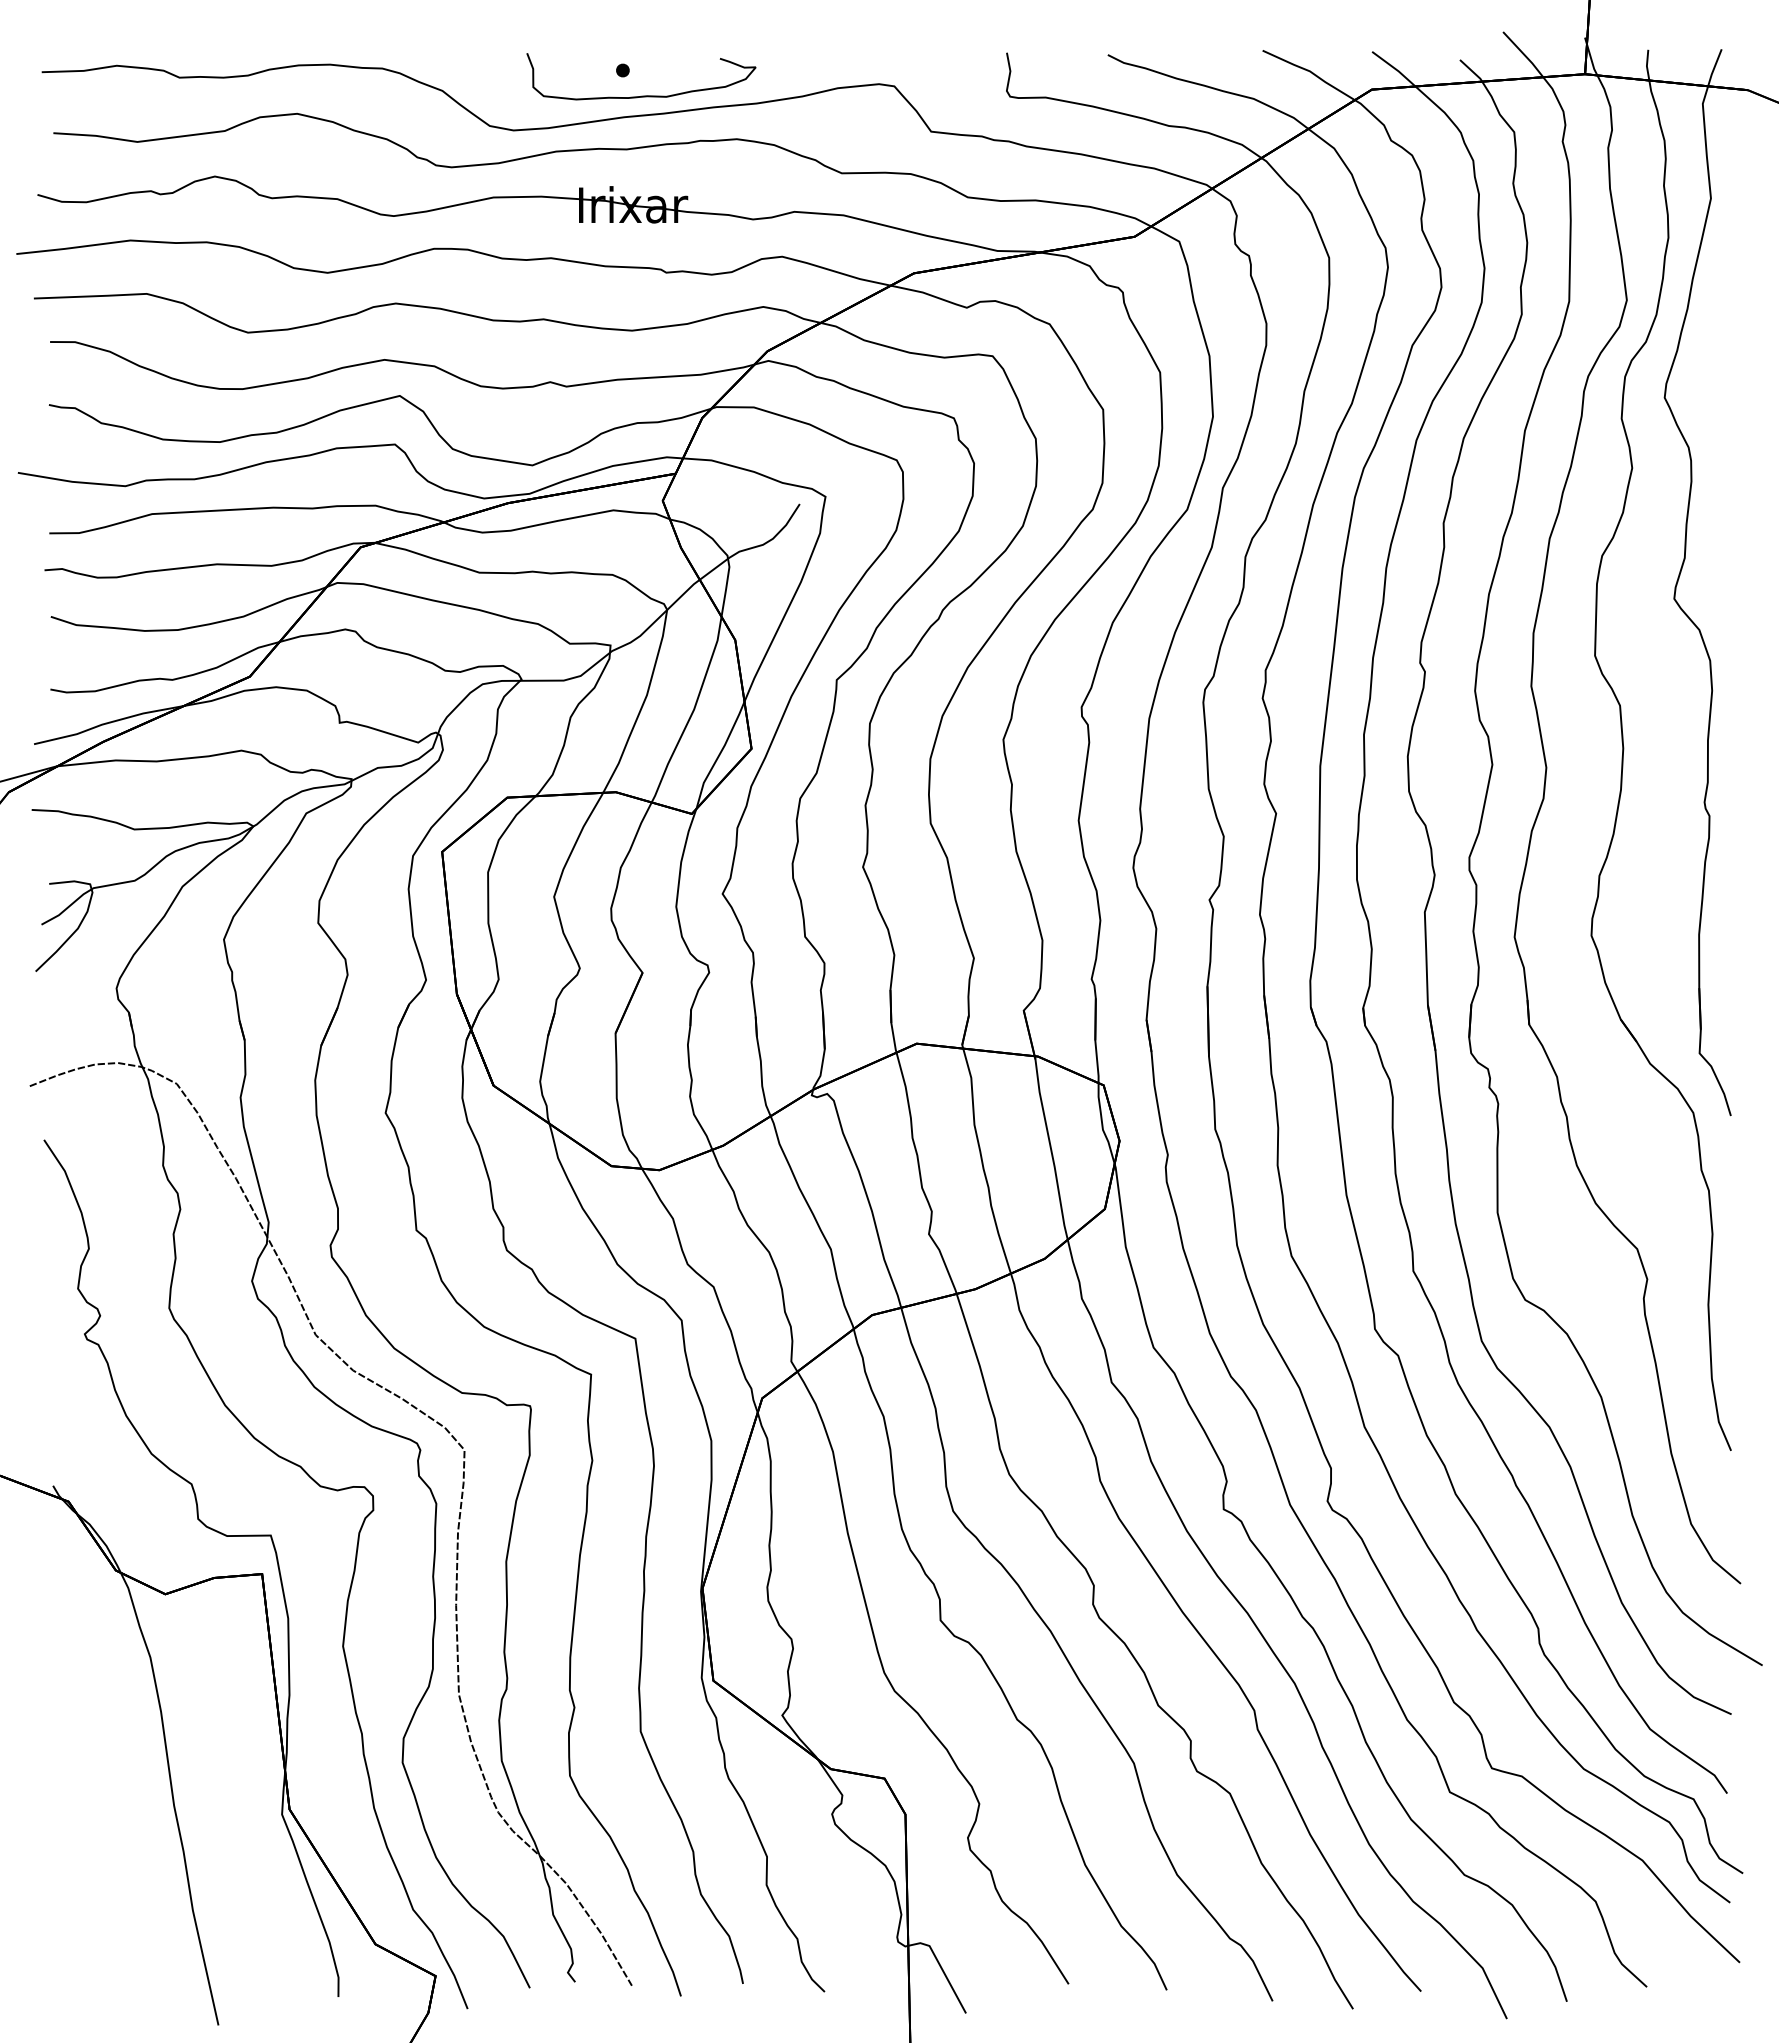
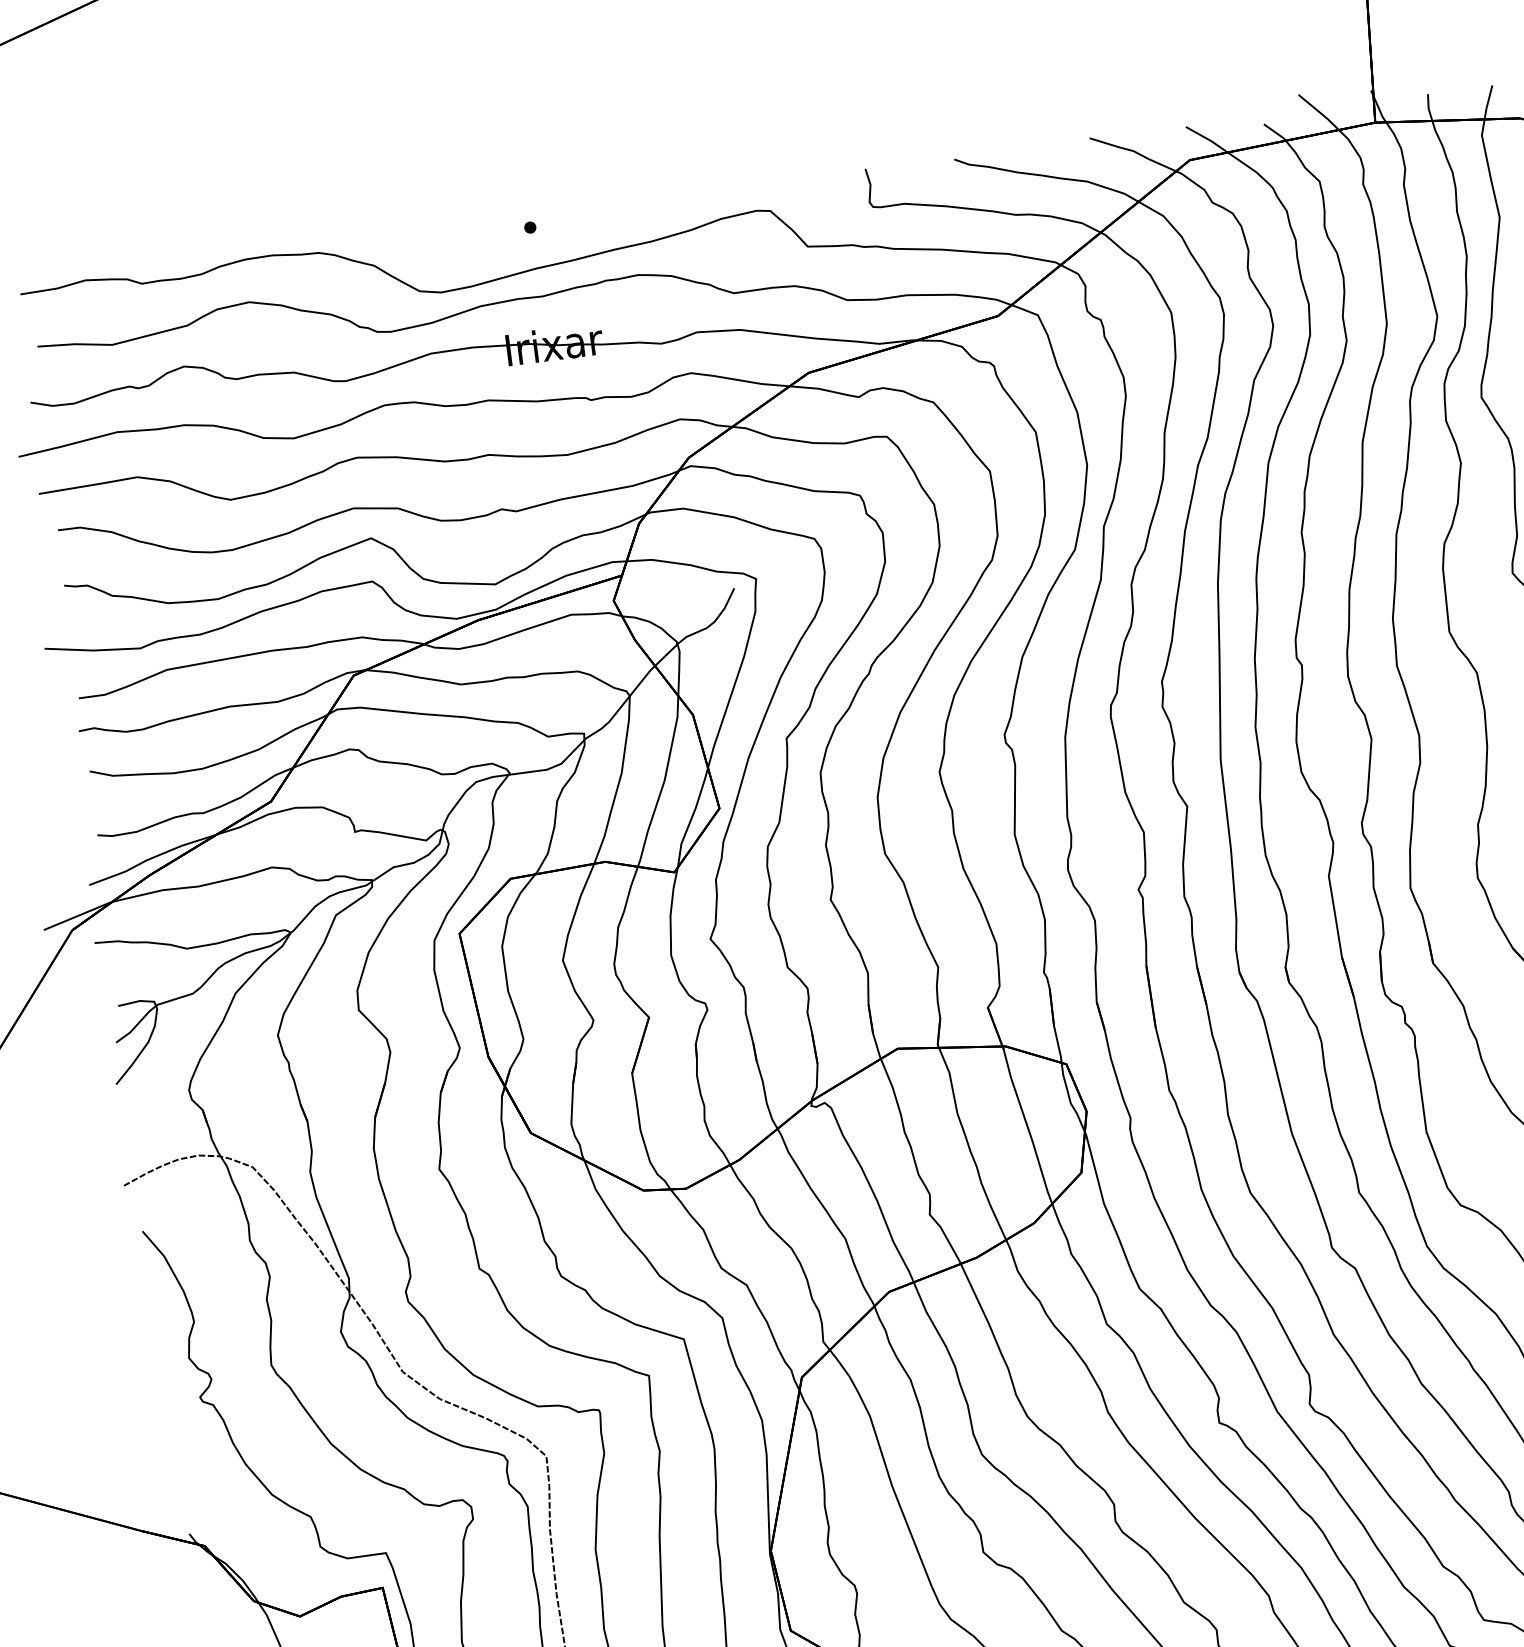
curve: (641, 95) -> (549, 247), removed

